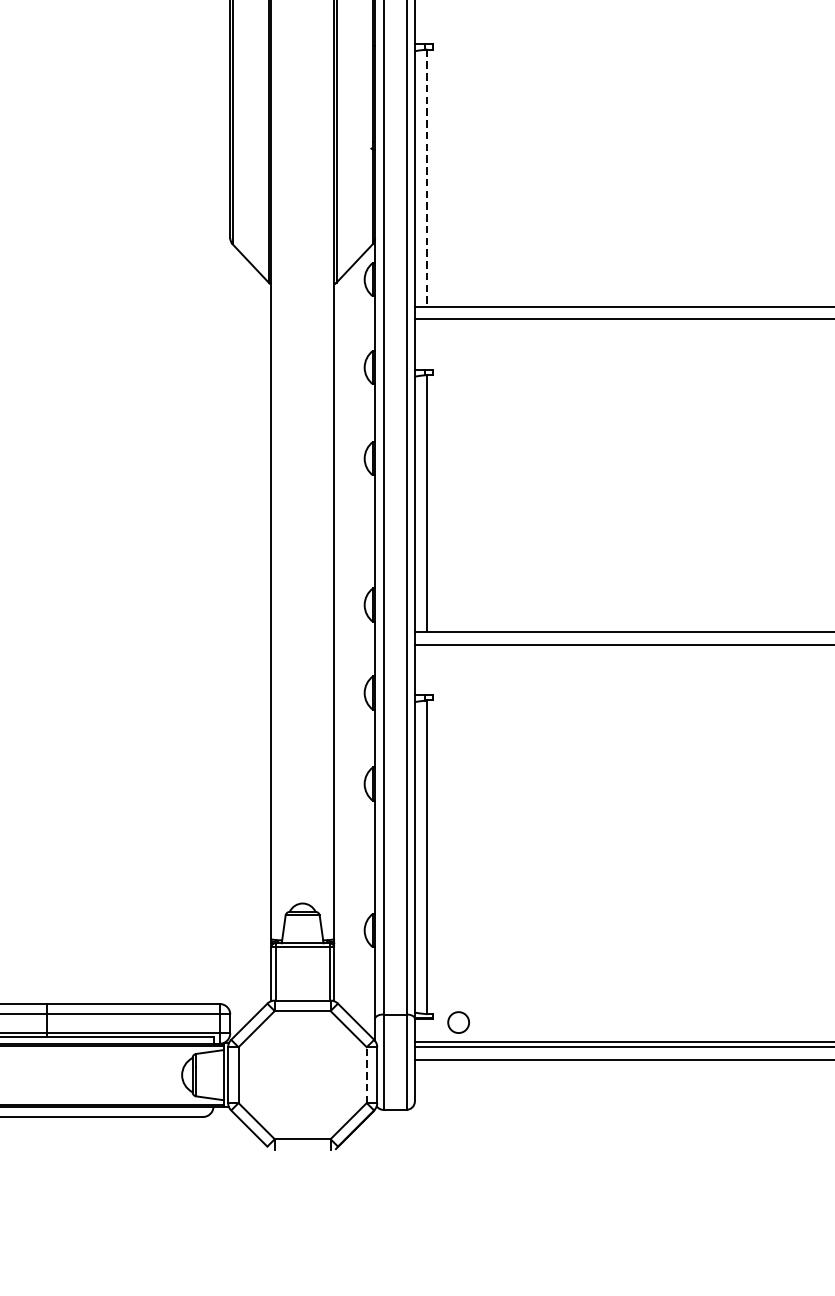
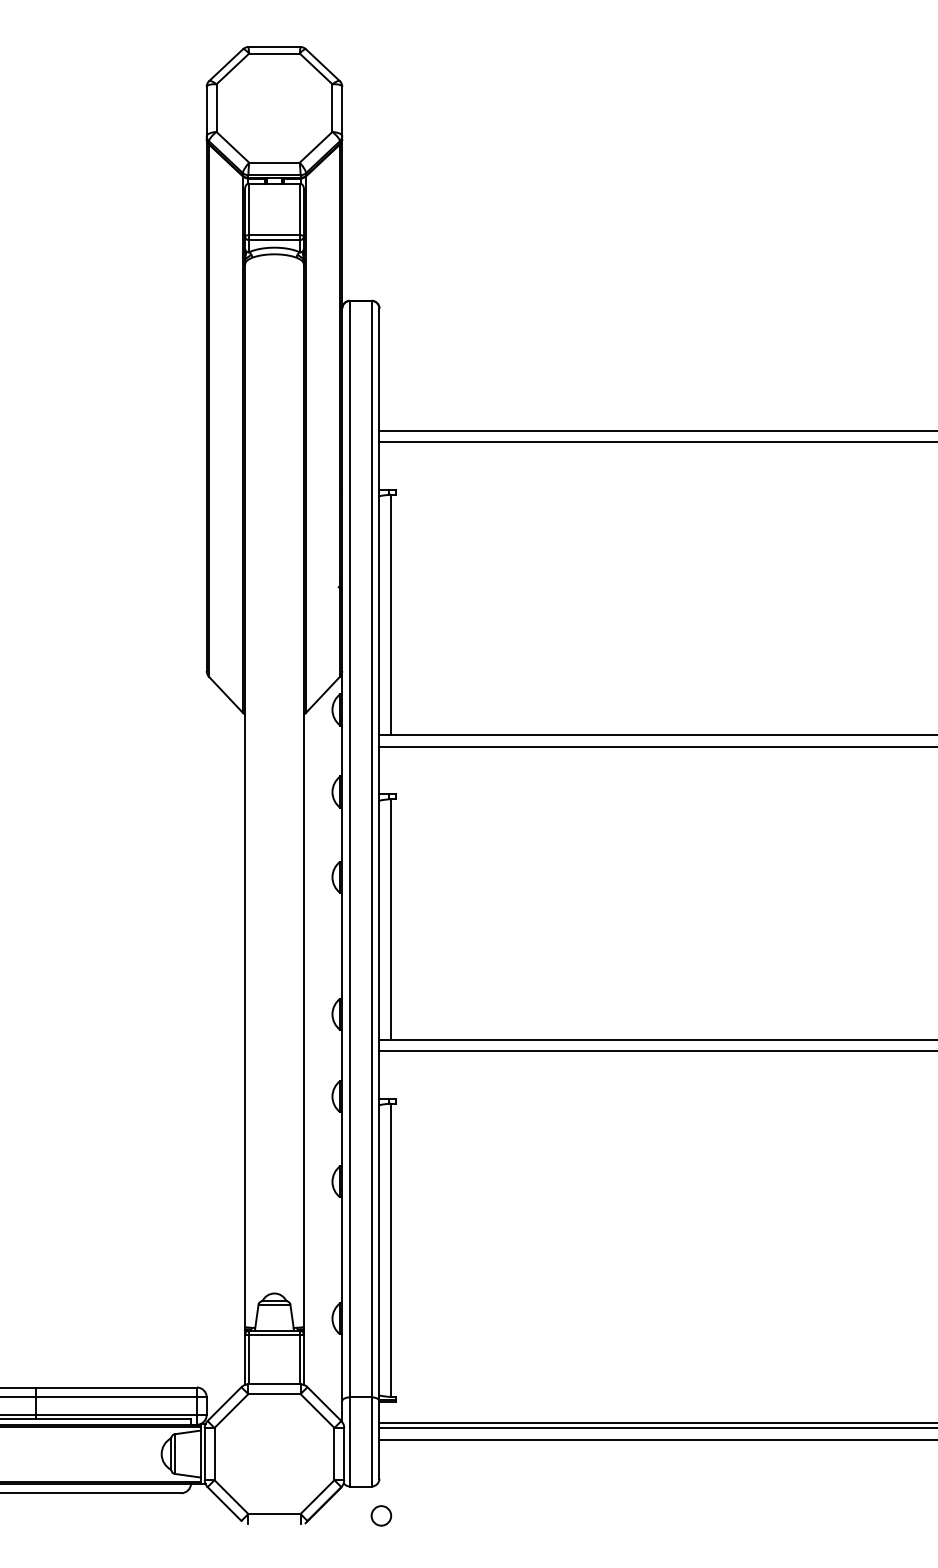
line: (427, 178) -> (391, 615), dashed -> solid
circle: (458, 1022) -> (381, 1515), moved
line: (366, 1074) -> (334, 1453), dashed -> solid

